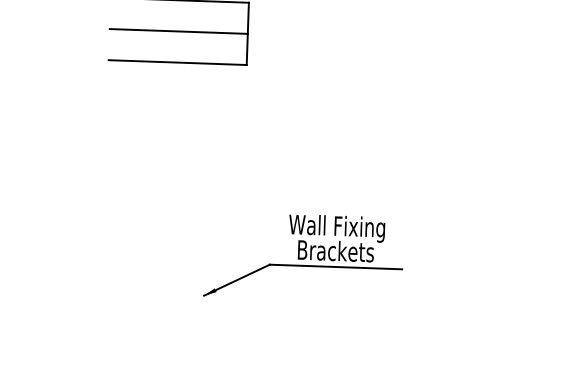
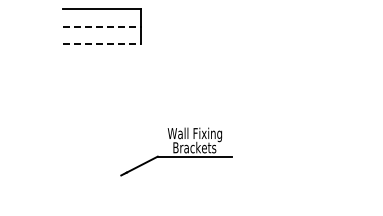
line: (178, 30) -> (101, 26), solid -> dashed
line: (177, 62) -> (101, 44), solid -> dashed

